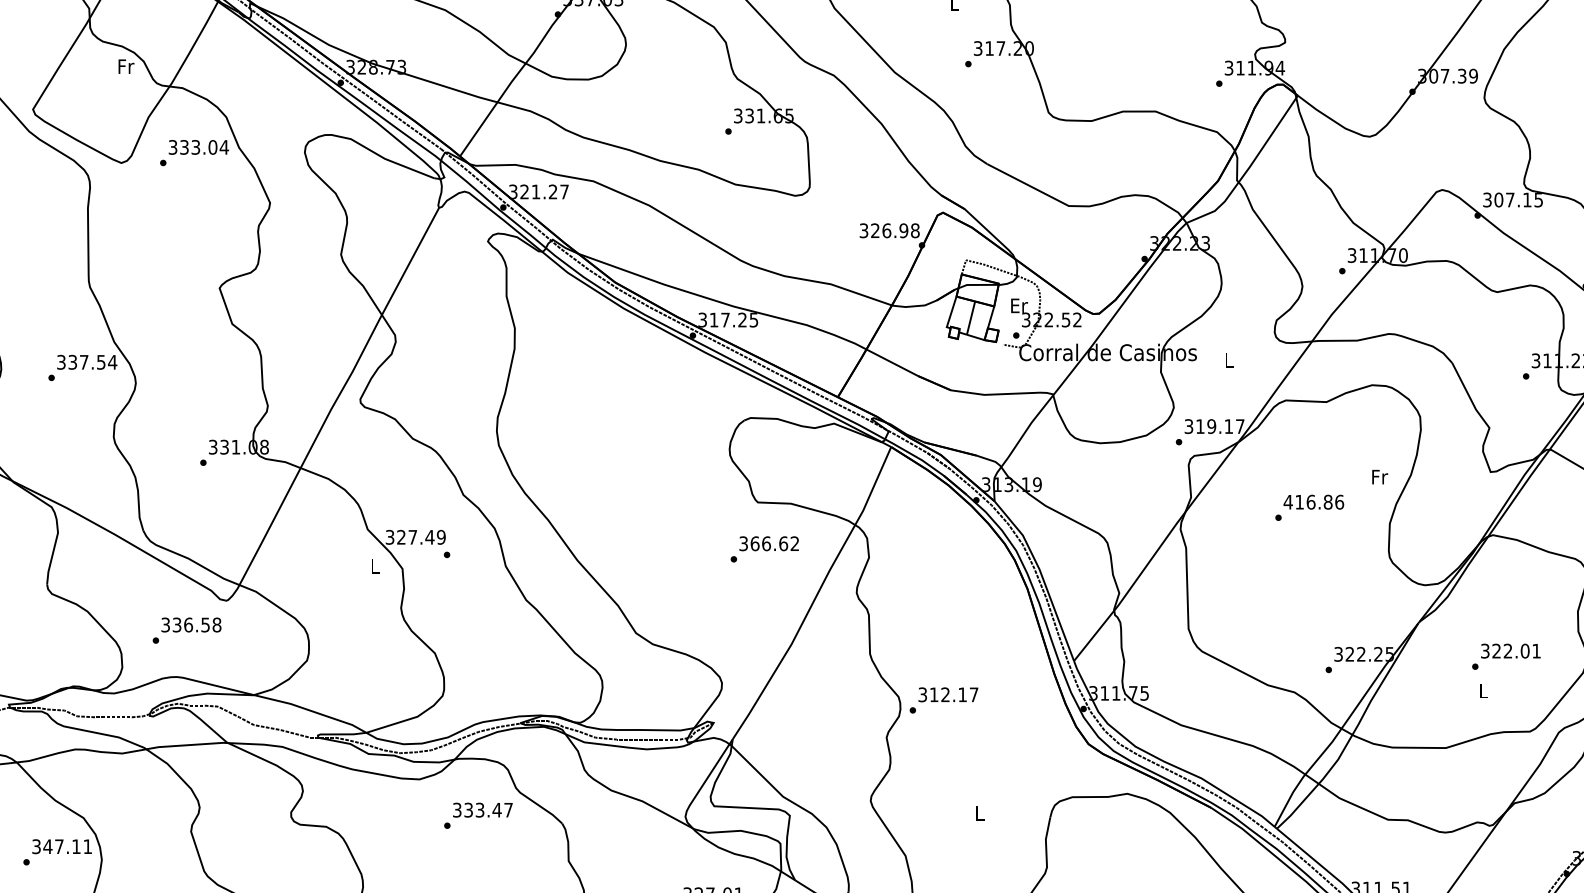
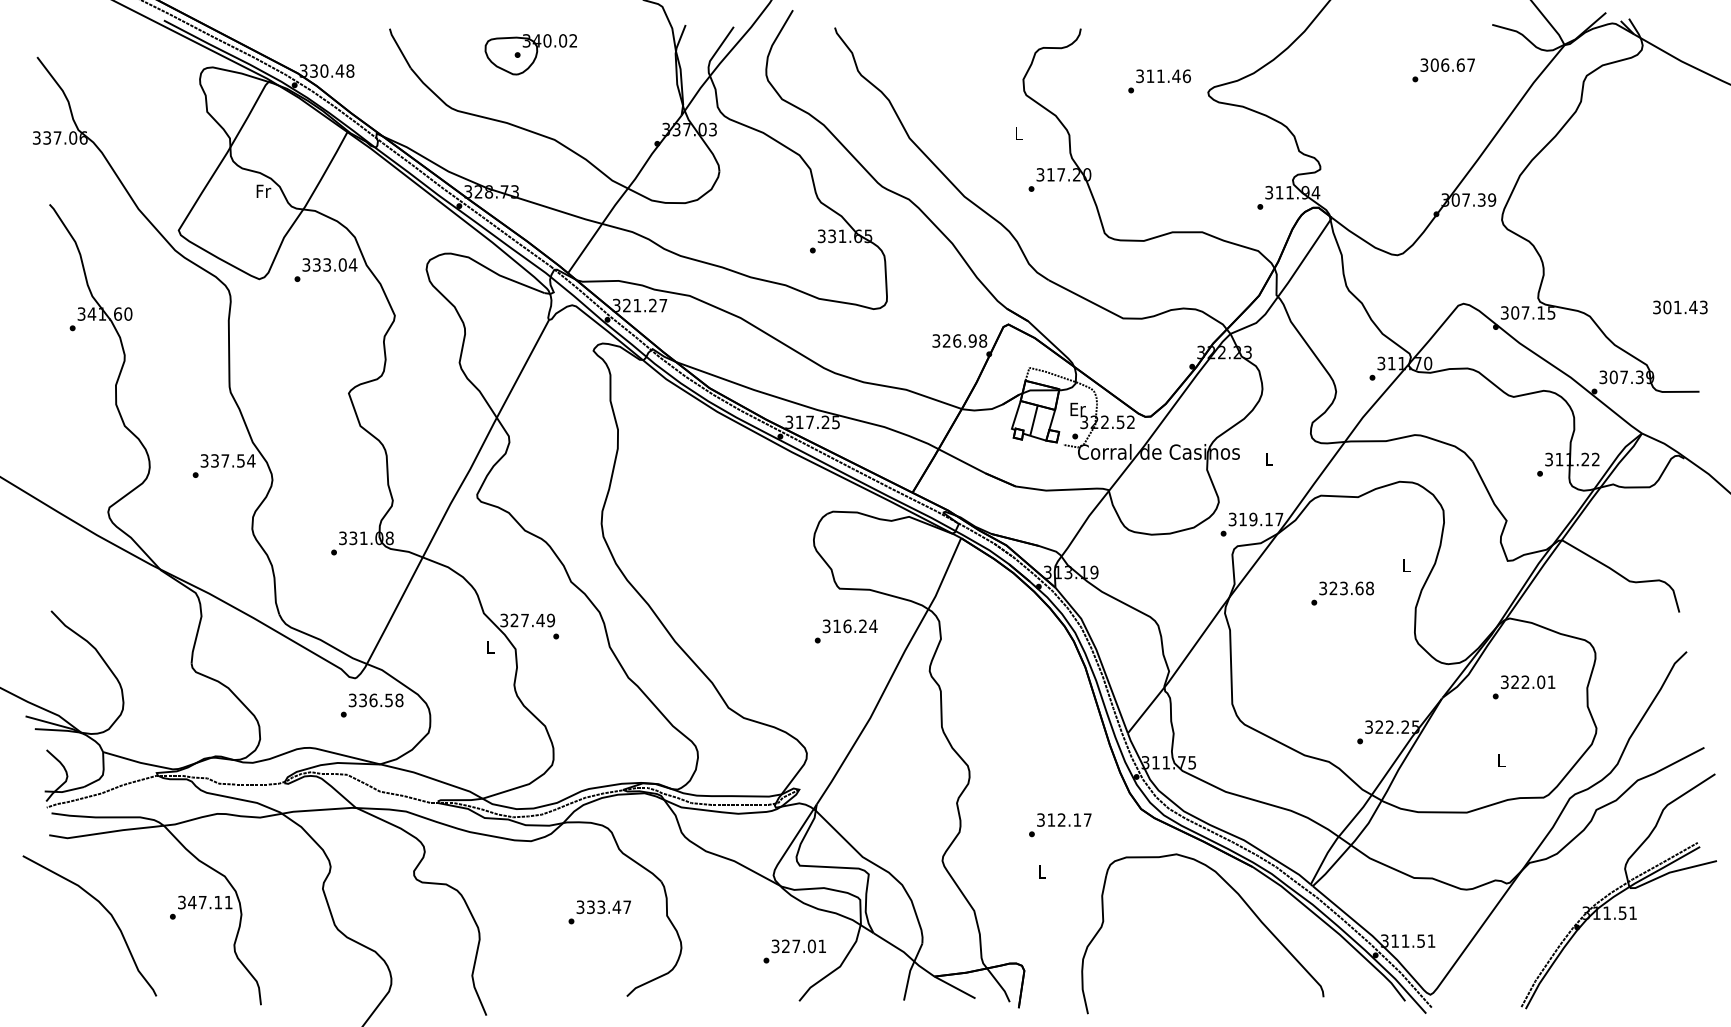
text: (1379, 477) -> (1406, 565), Fr -> L
text: (1313, 502) -> (1346, 588), 416.86 -> 323.68
text: (775, 543) -> (855, 626), 366.62 -> 316.24
text: (186, 630) -> (371, 705), moved
text: (1505, 656) -> (1523, 687), moved
text: (944, 700) -> (1060, 825), moved
text: (478, 815) -> (599, 912), moved

